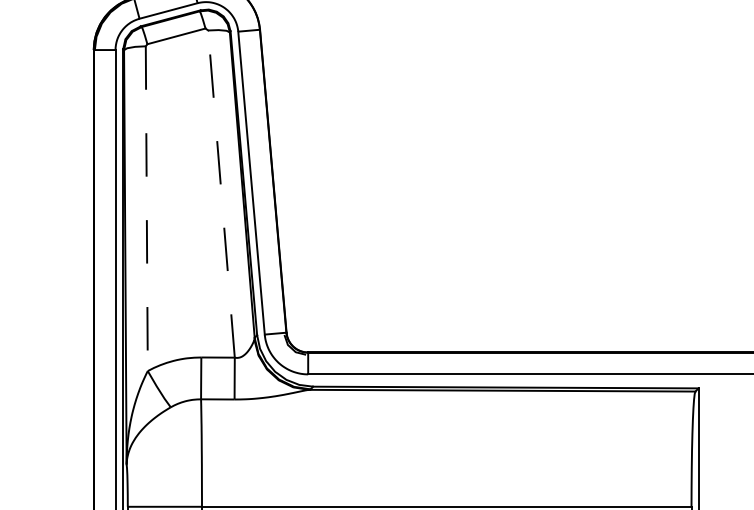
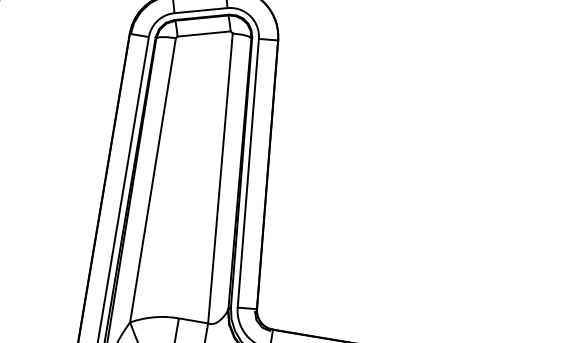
line: (221, 193) -> (220, 177), dashed -> solid
line: (146, 209) -> (152, 180), dashed -> solid

